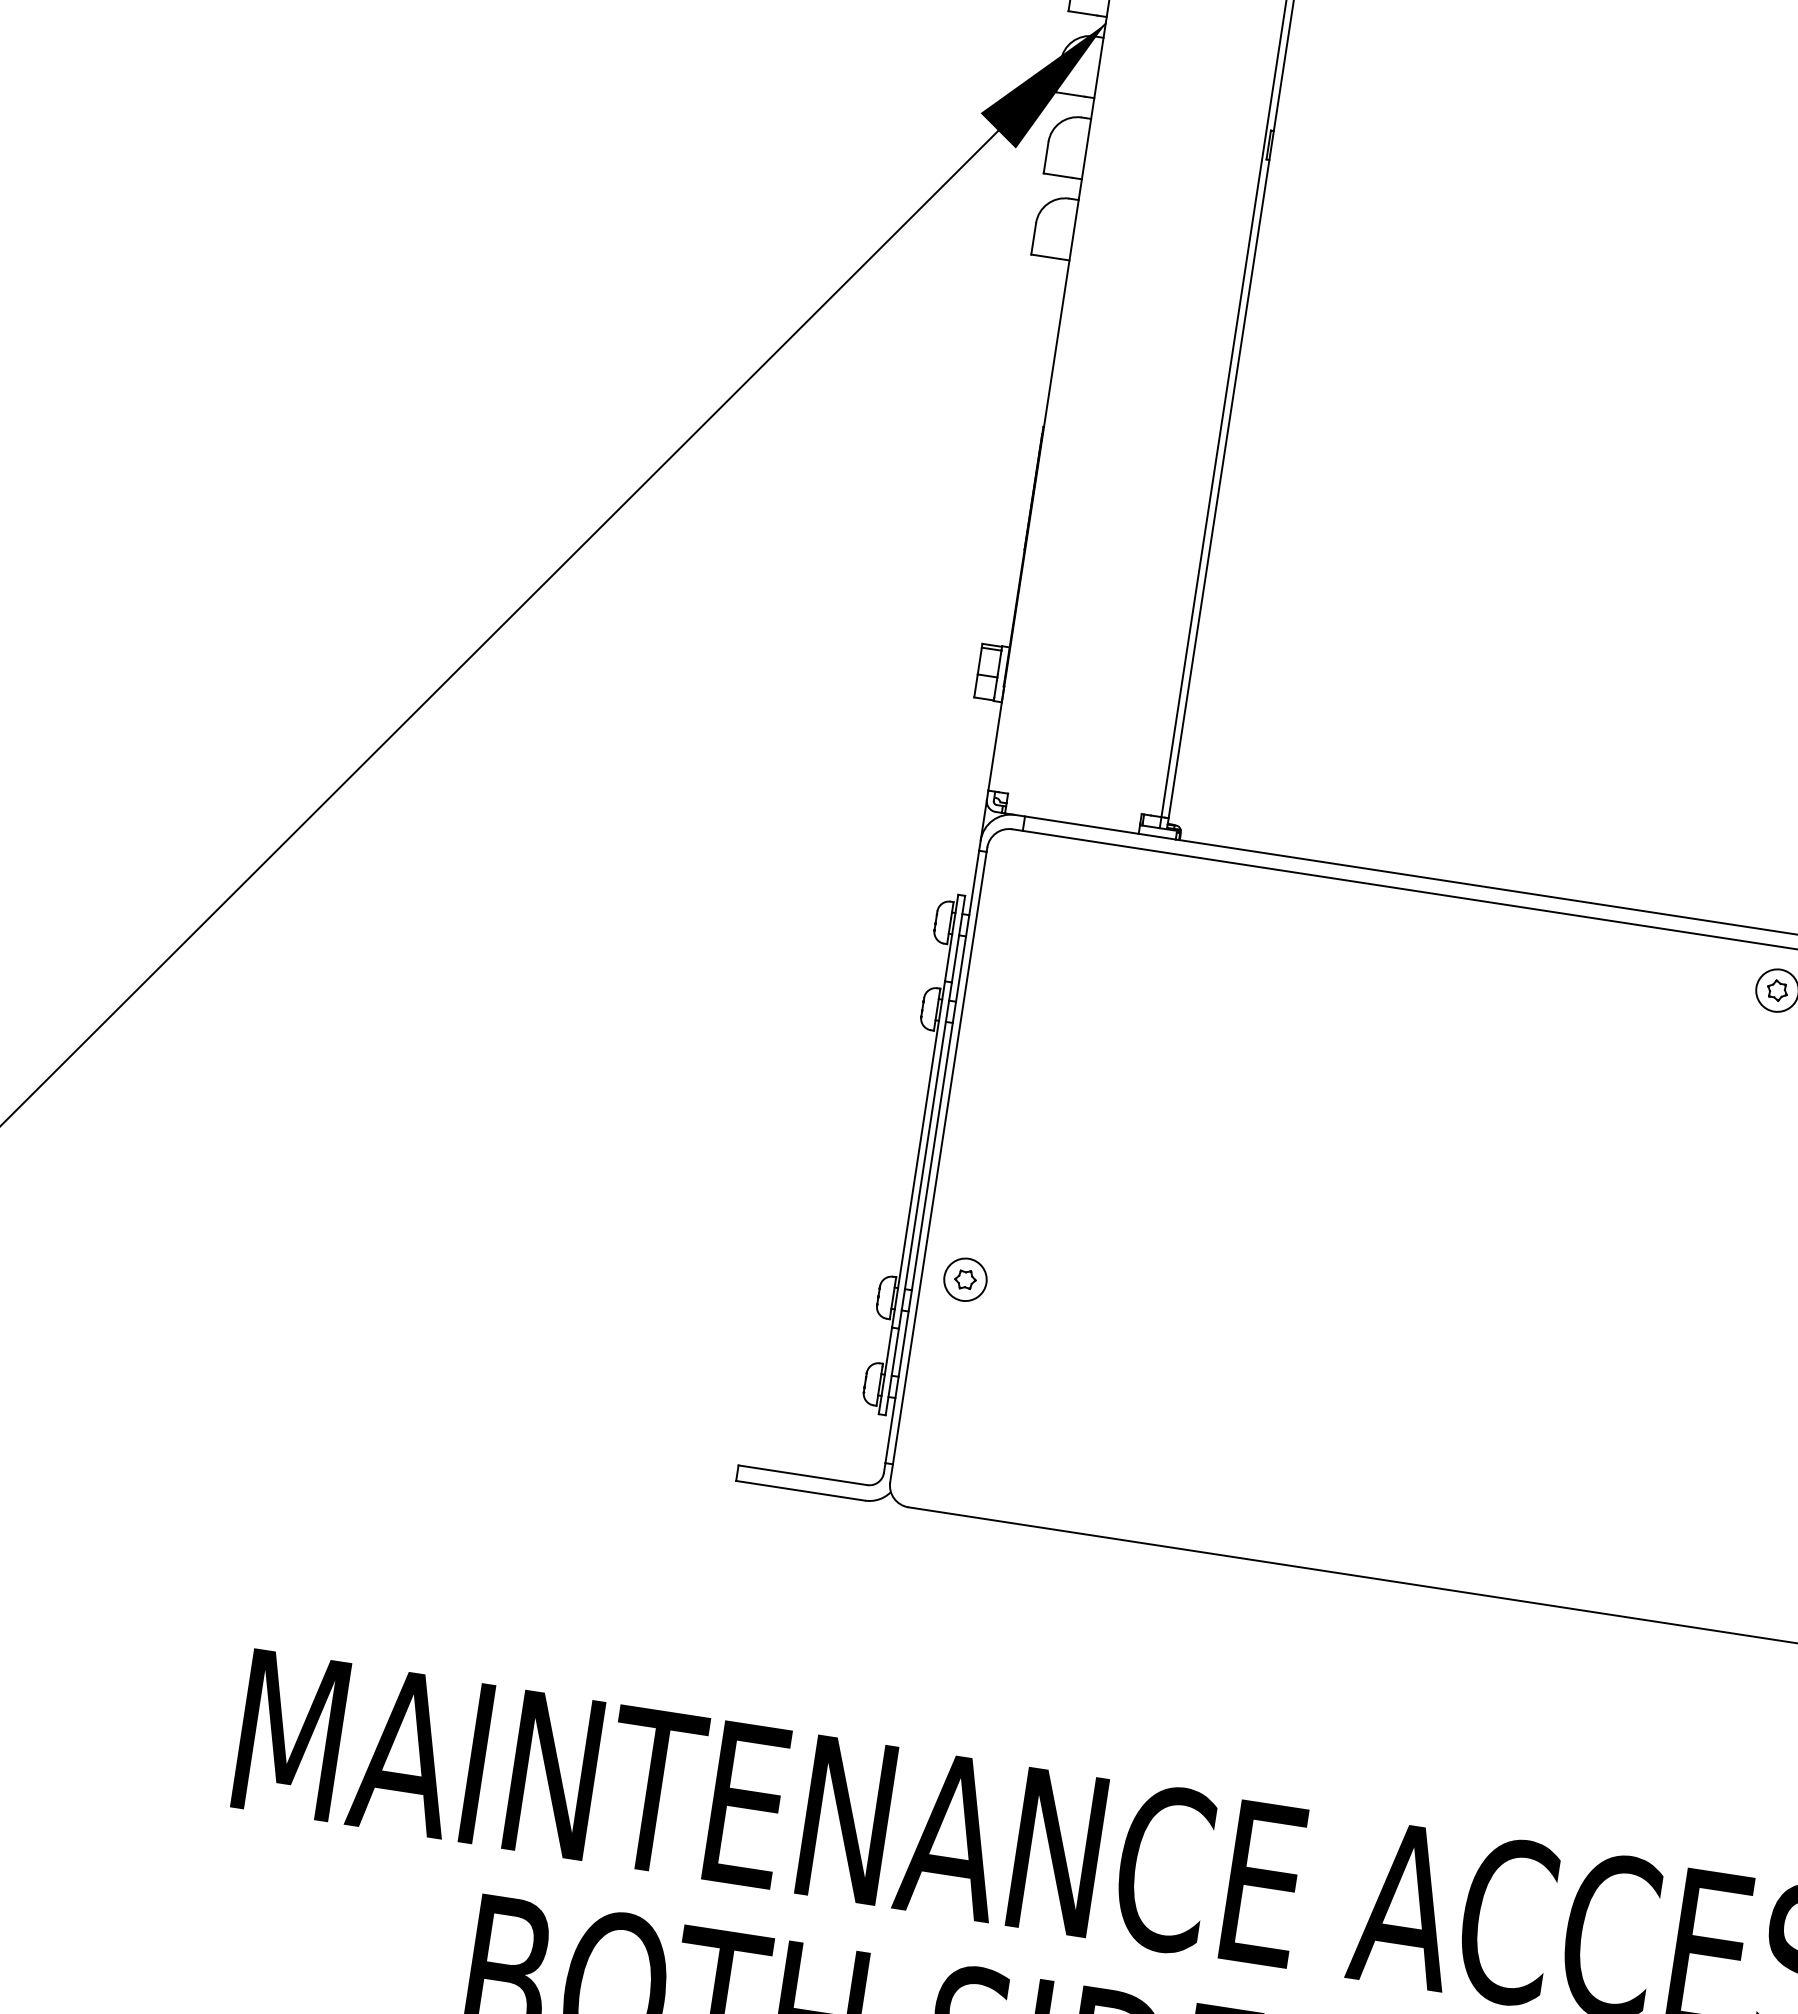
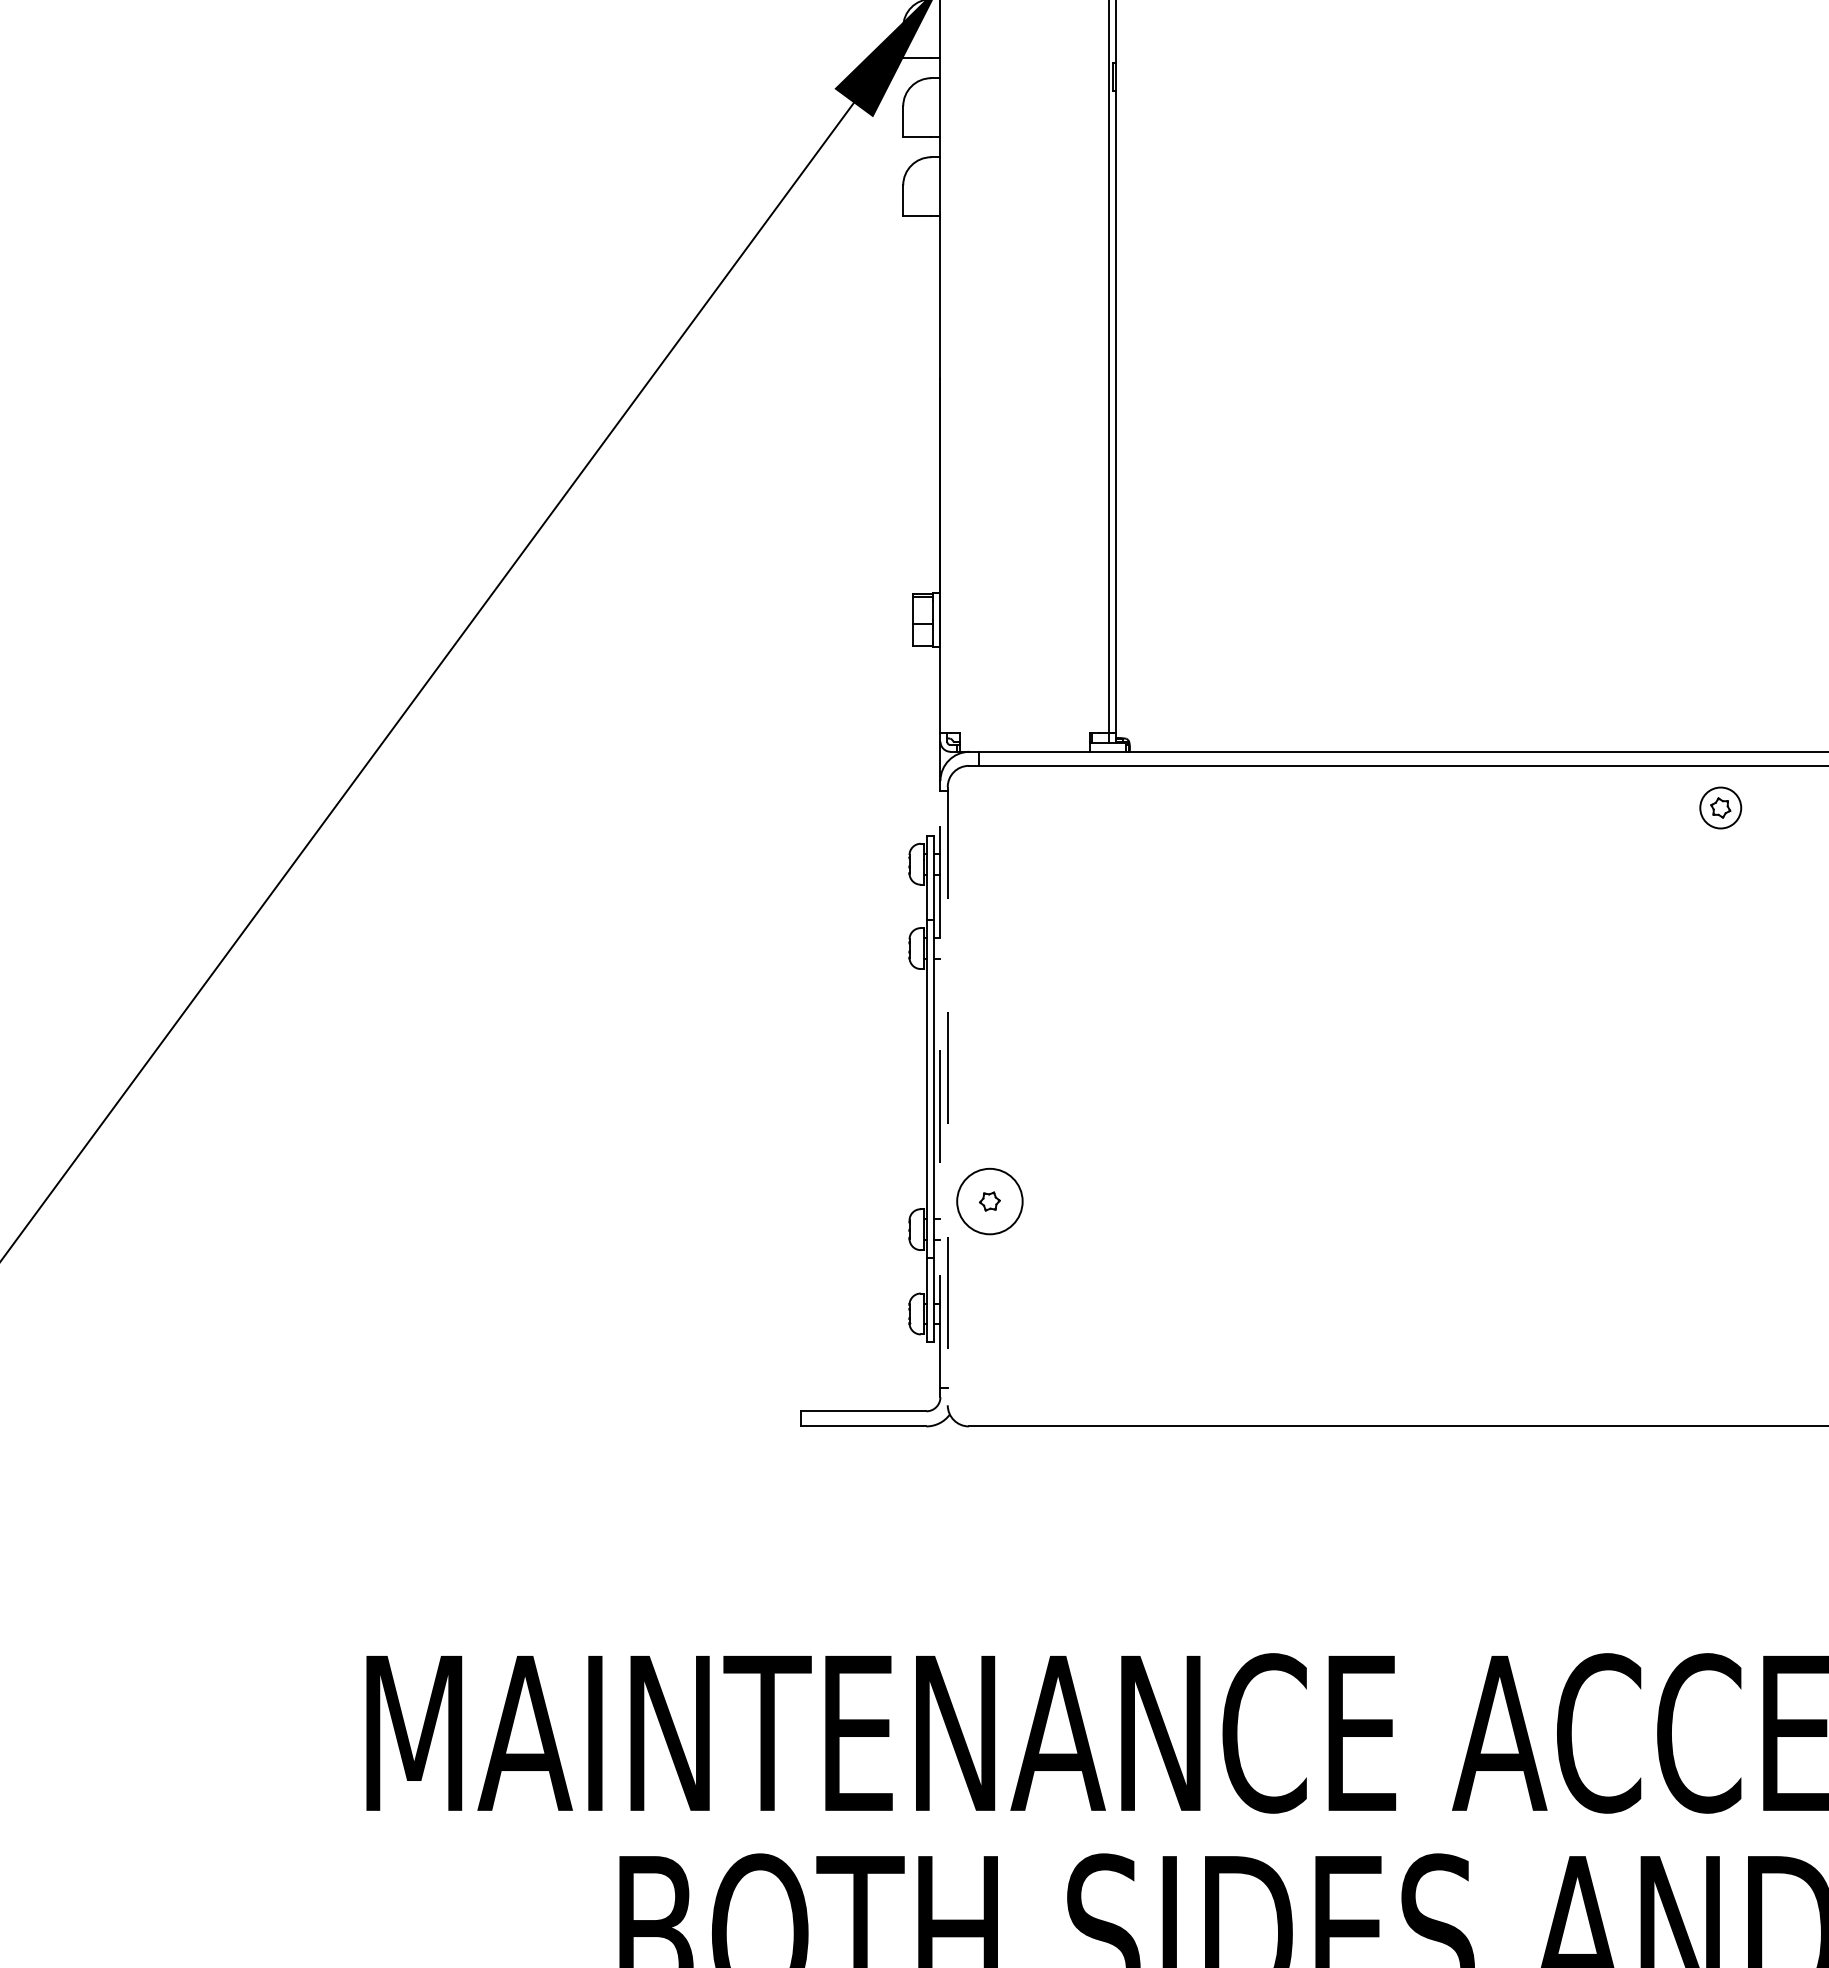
line: (932, 1155) -> (940, 1088), solid -> dashed
line: (938, 1165) -> (947, 1096), solid -> dashed
circle: (965, 1279) -> (989, 1201), size x1.6

